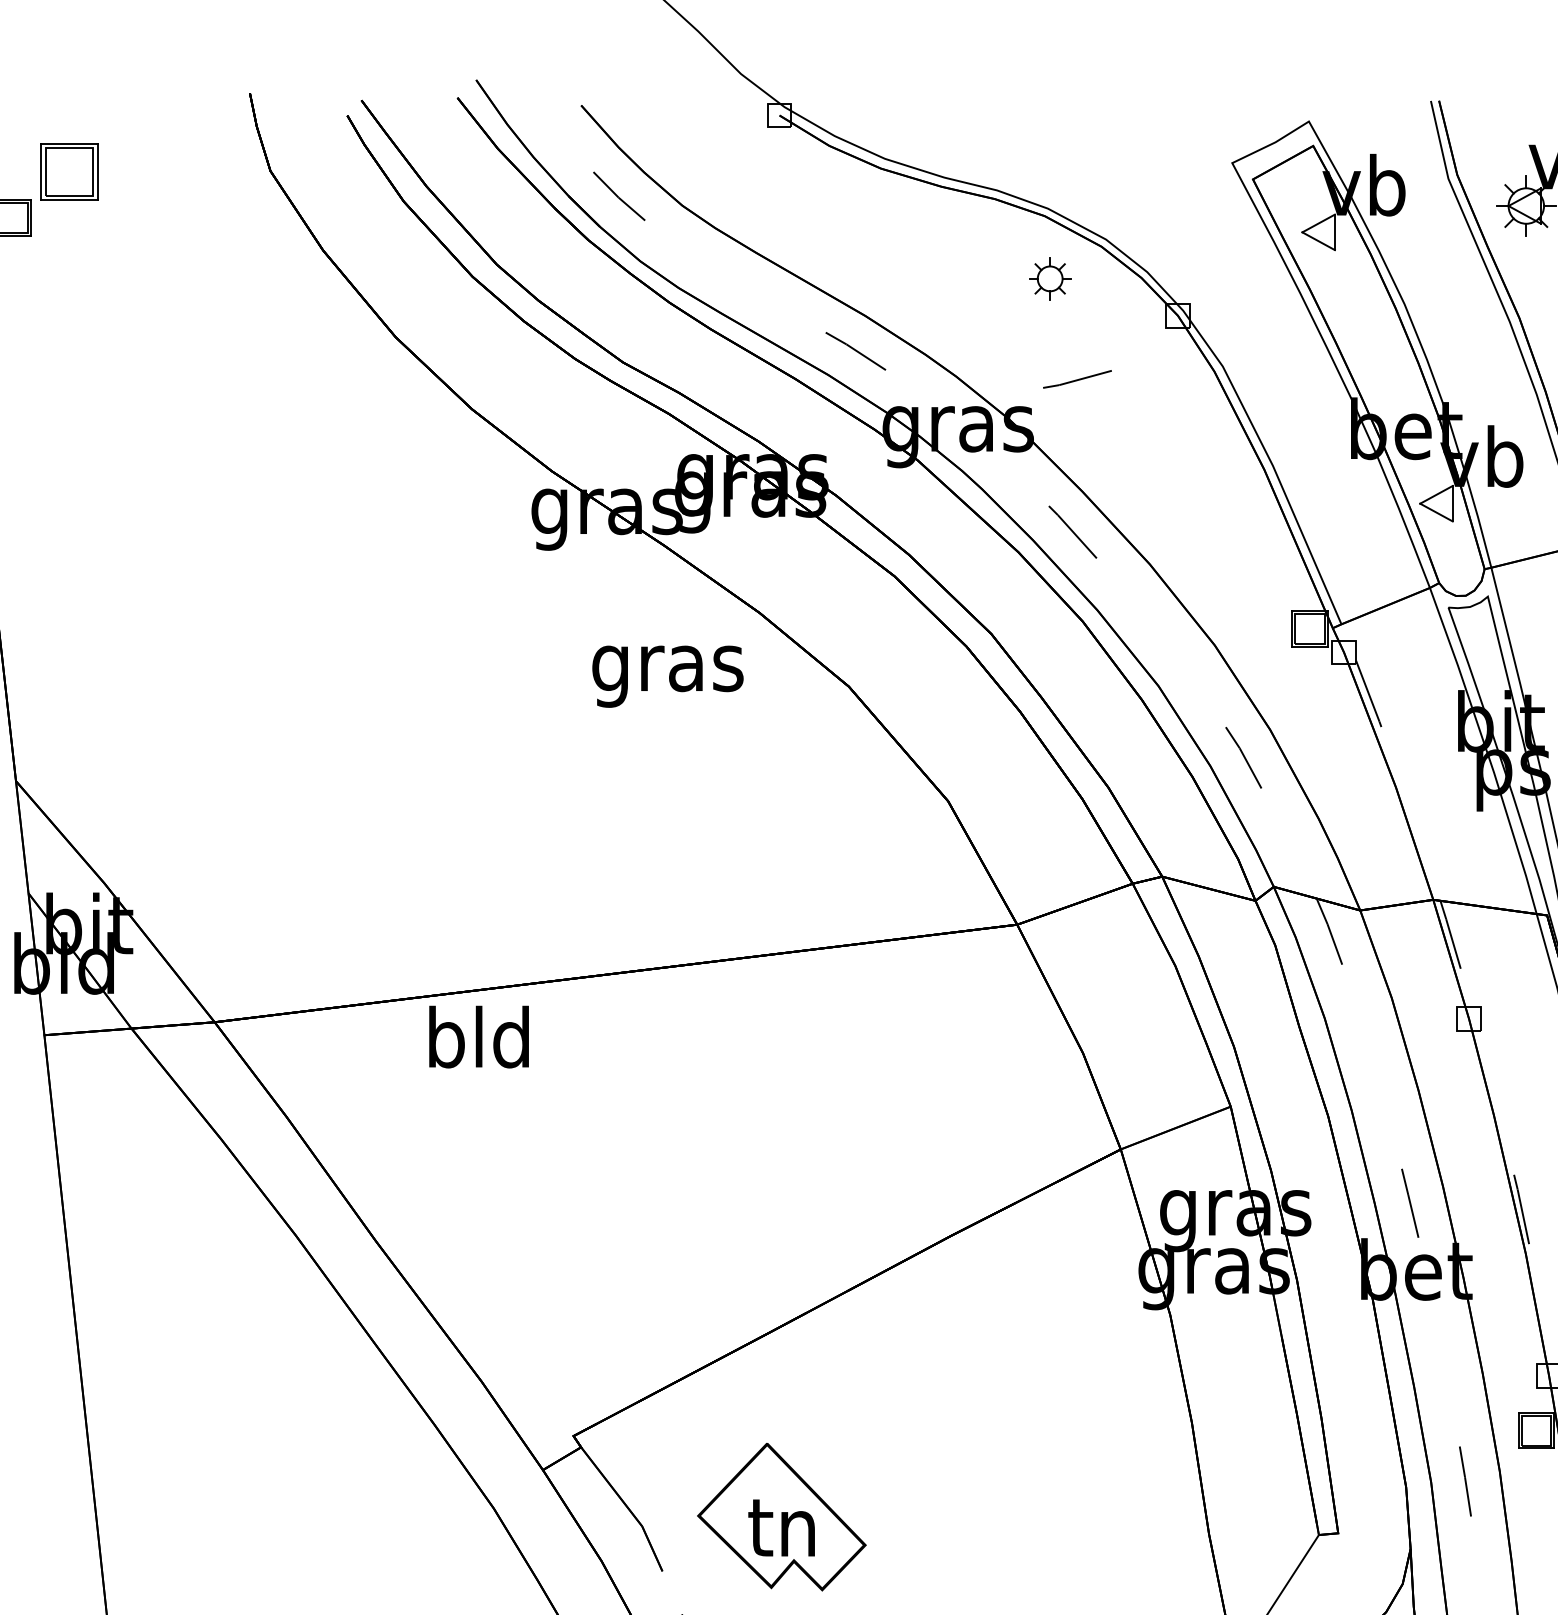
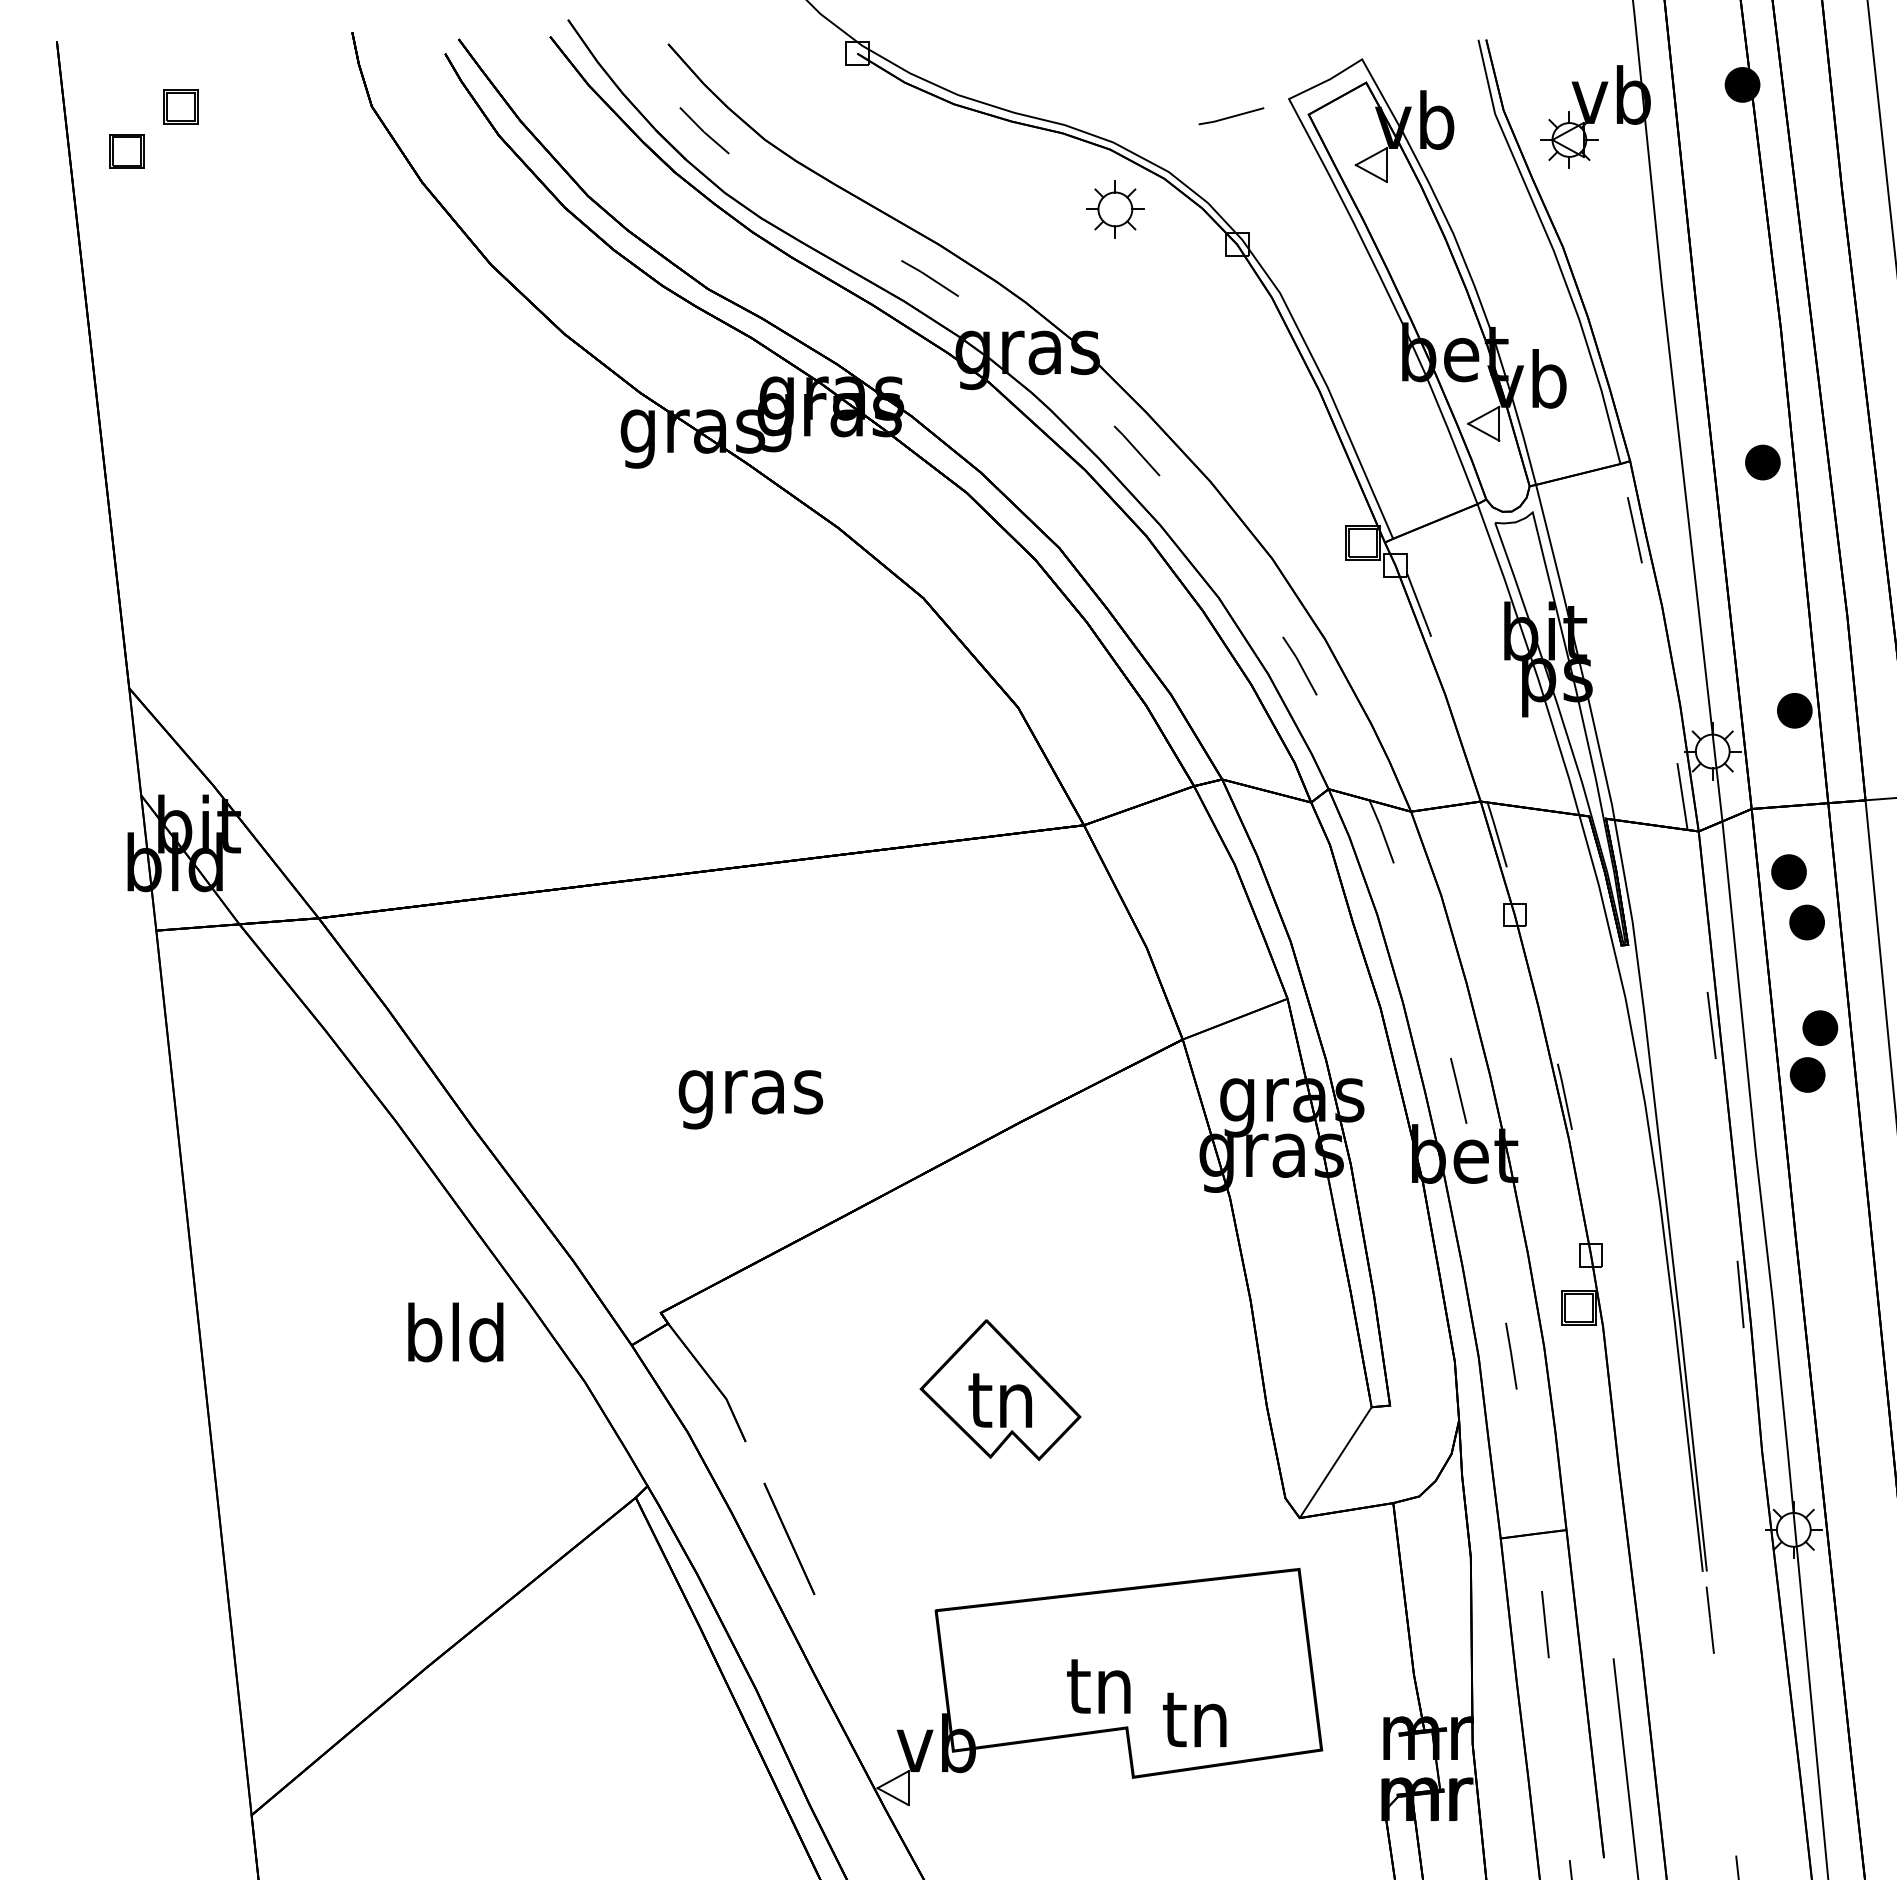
part: (69, 170) -> (180, 106), size x0.62
part: (1050, 278) -> (1115, 209), size x1.43
line: (1077, 379) -> (1231, 116), moved
text: (667, 676) -> (750, 1099), moved
text: (478, 1037) -> (455, 1332), moved
part: (781, 1517) -> (1000, 1390), moved

